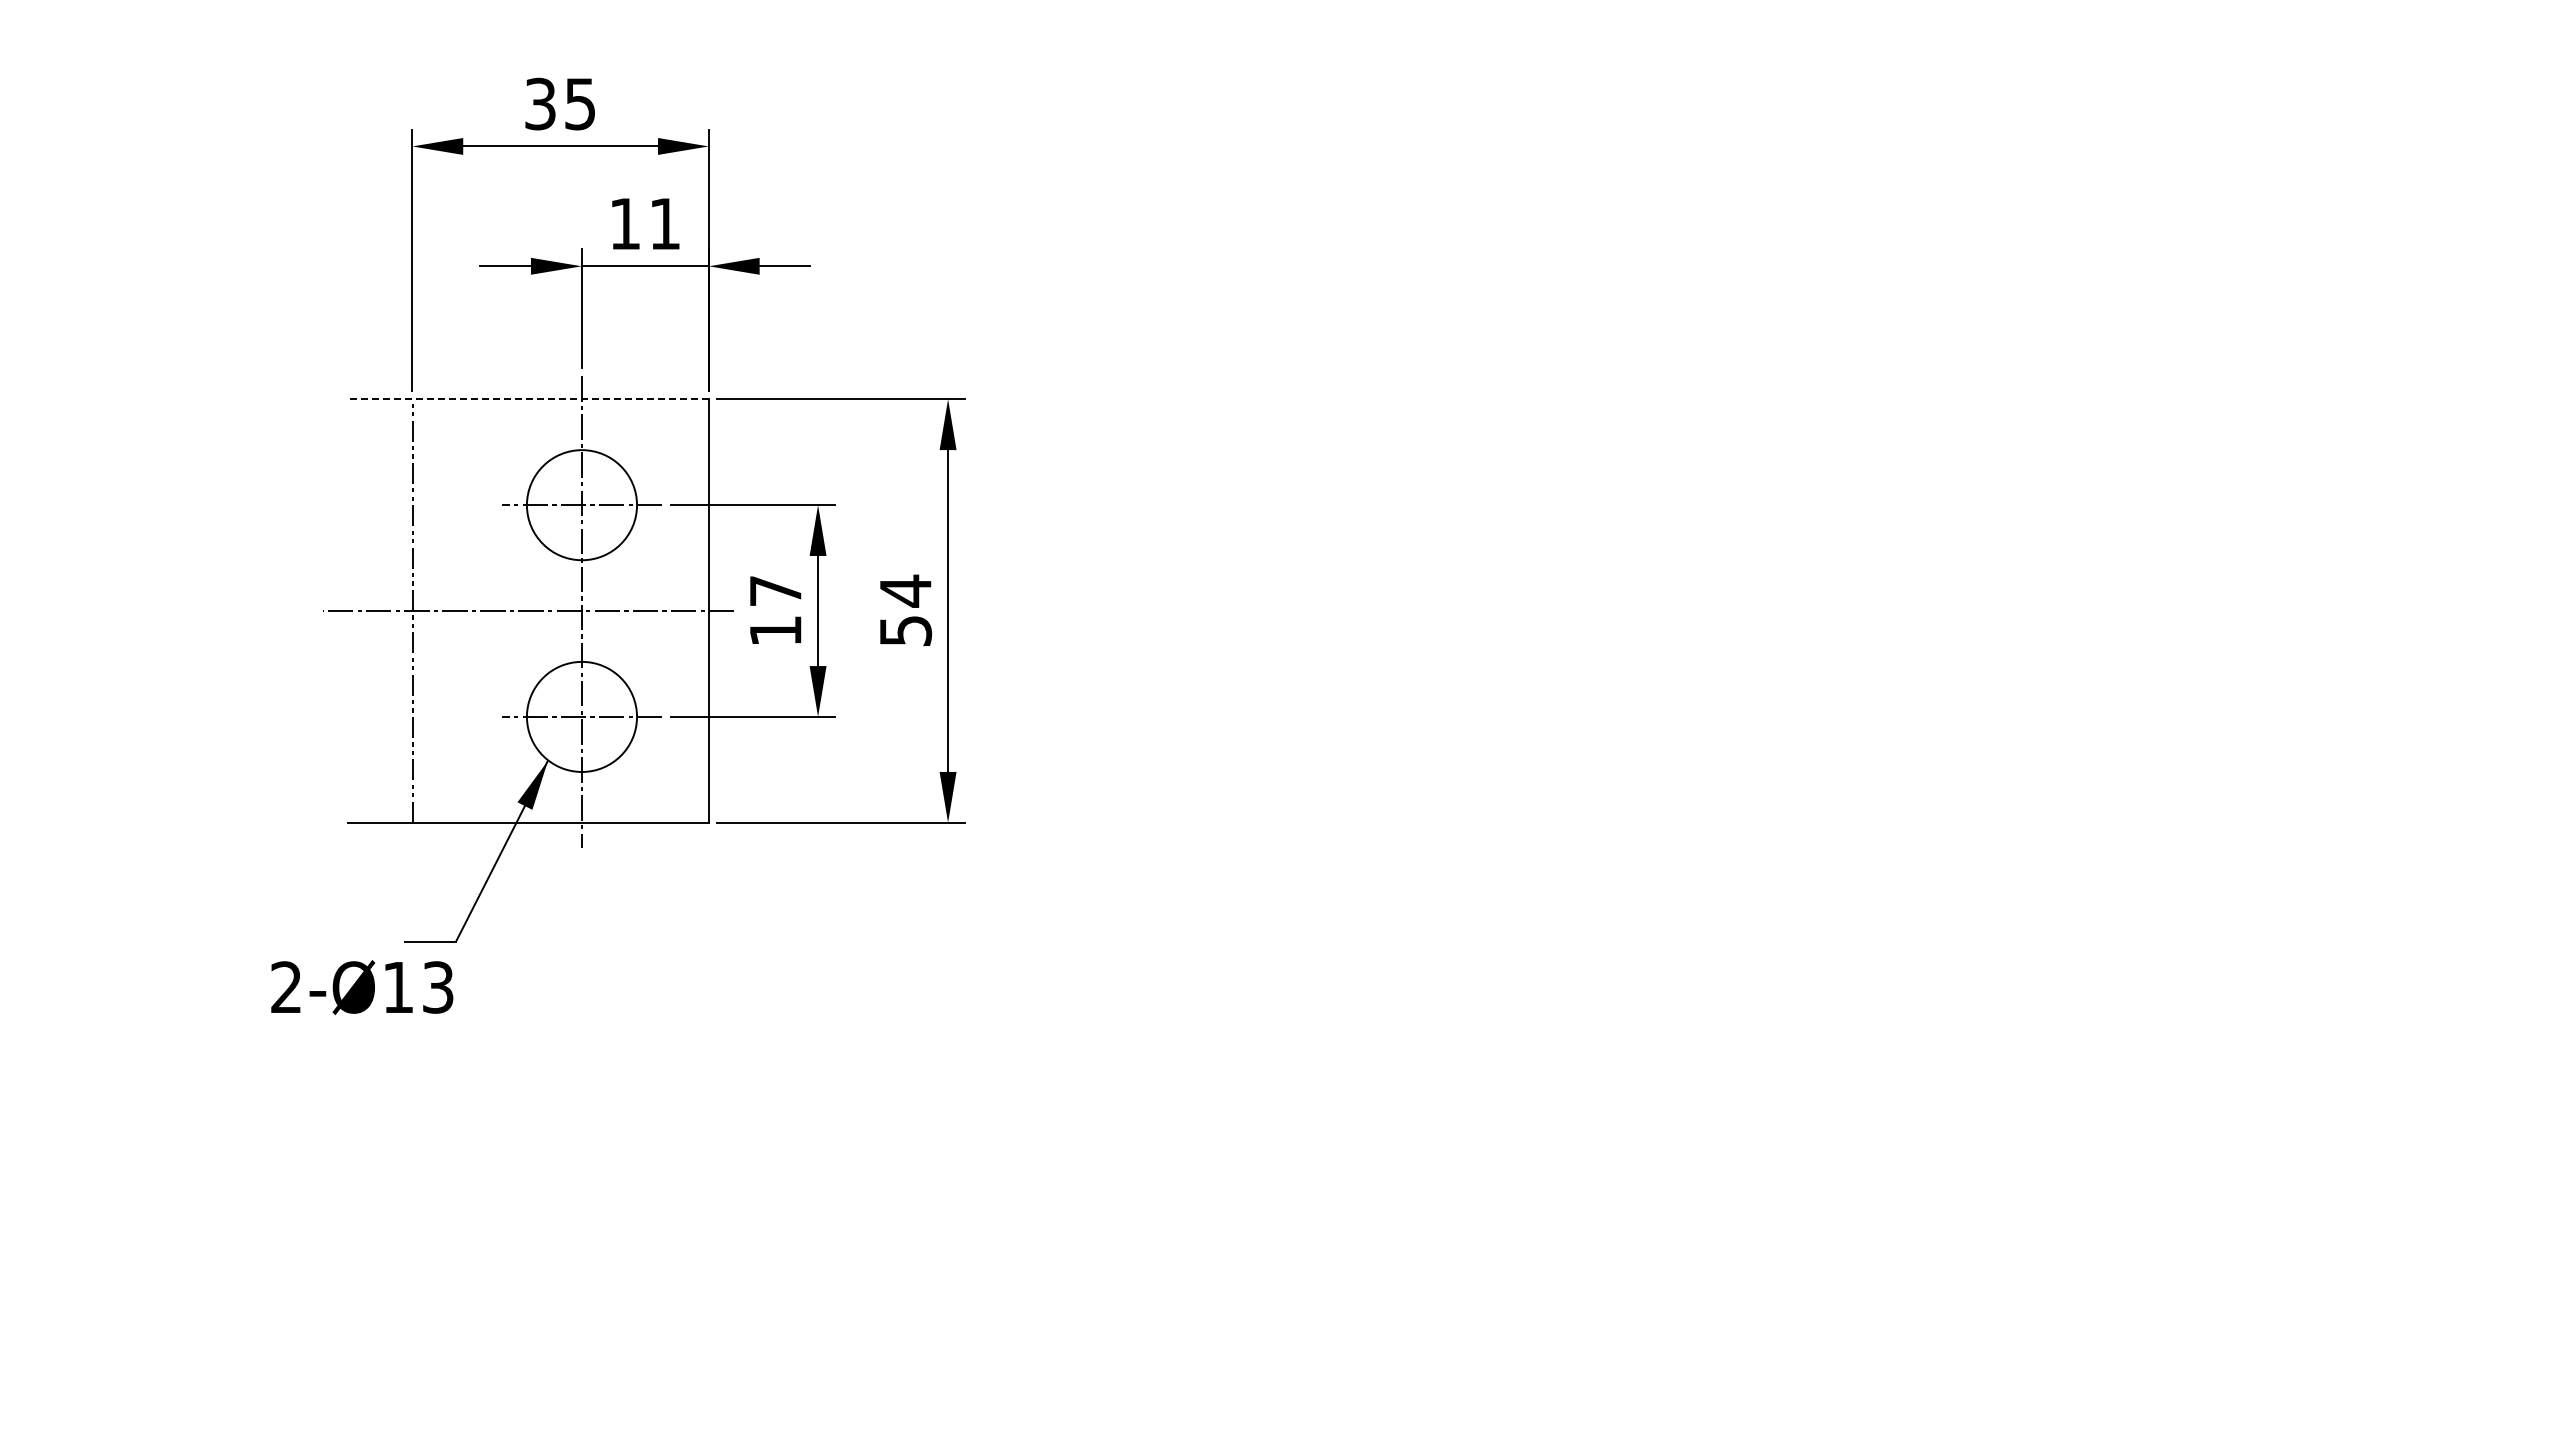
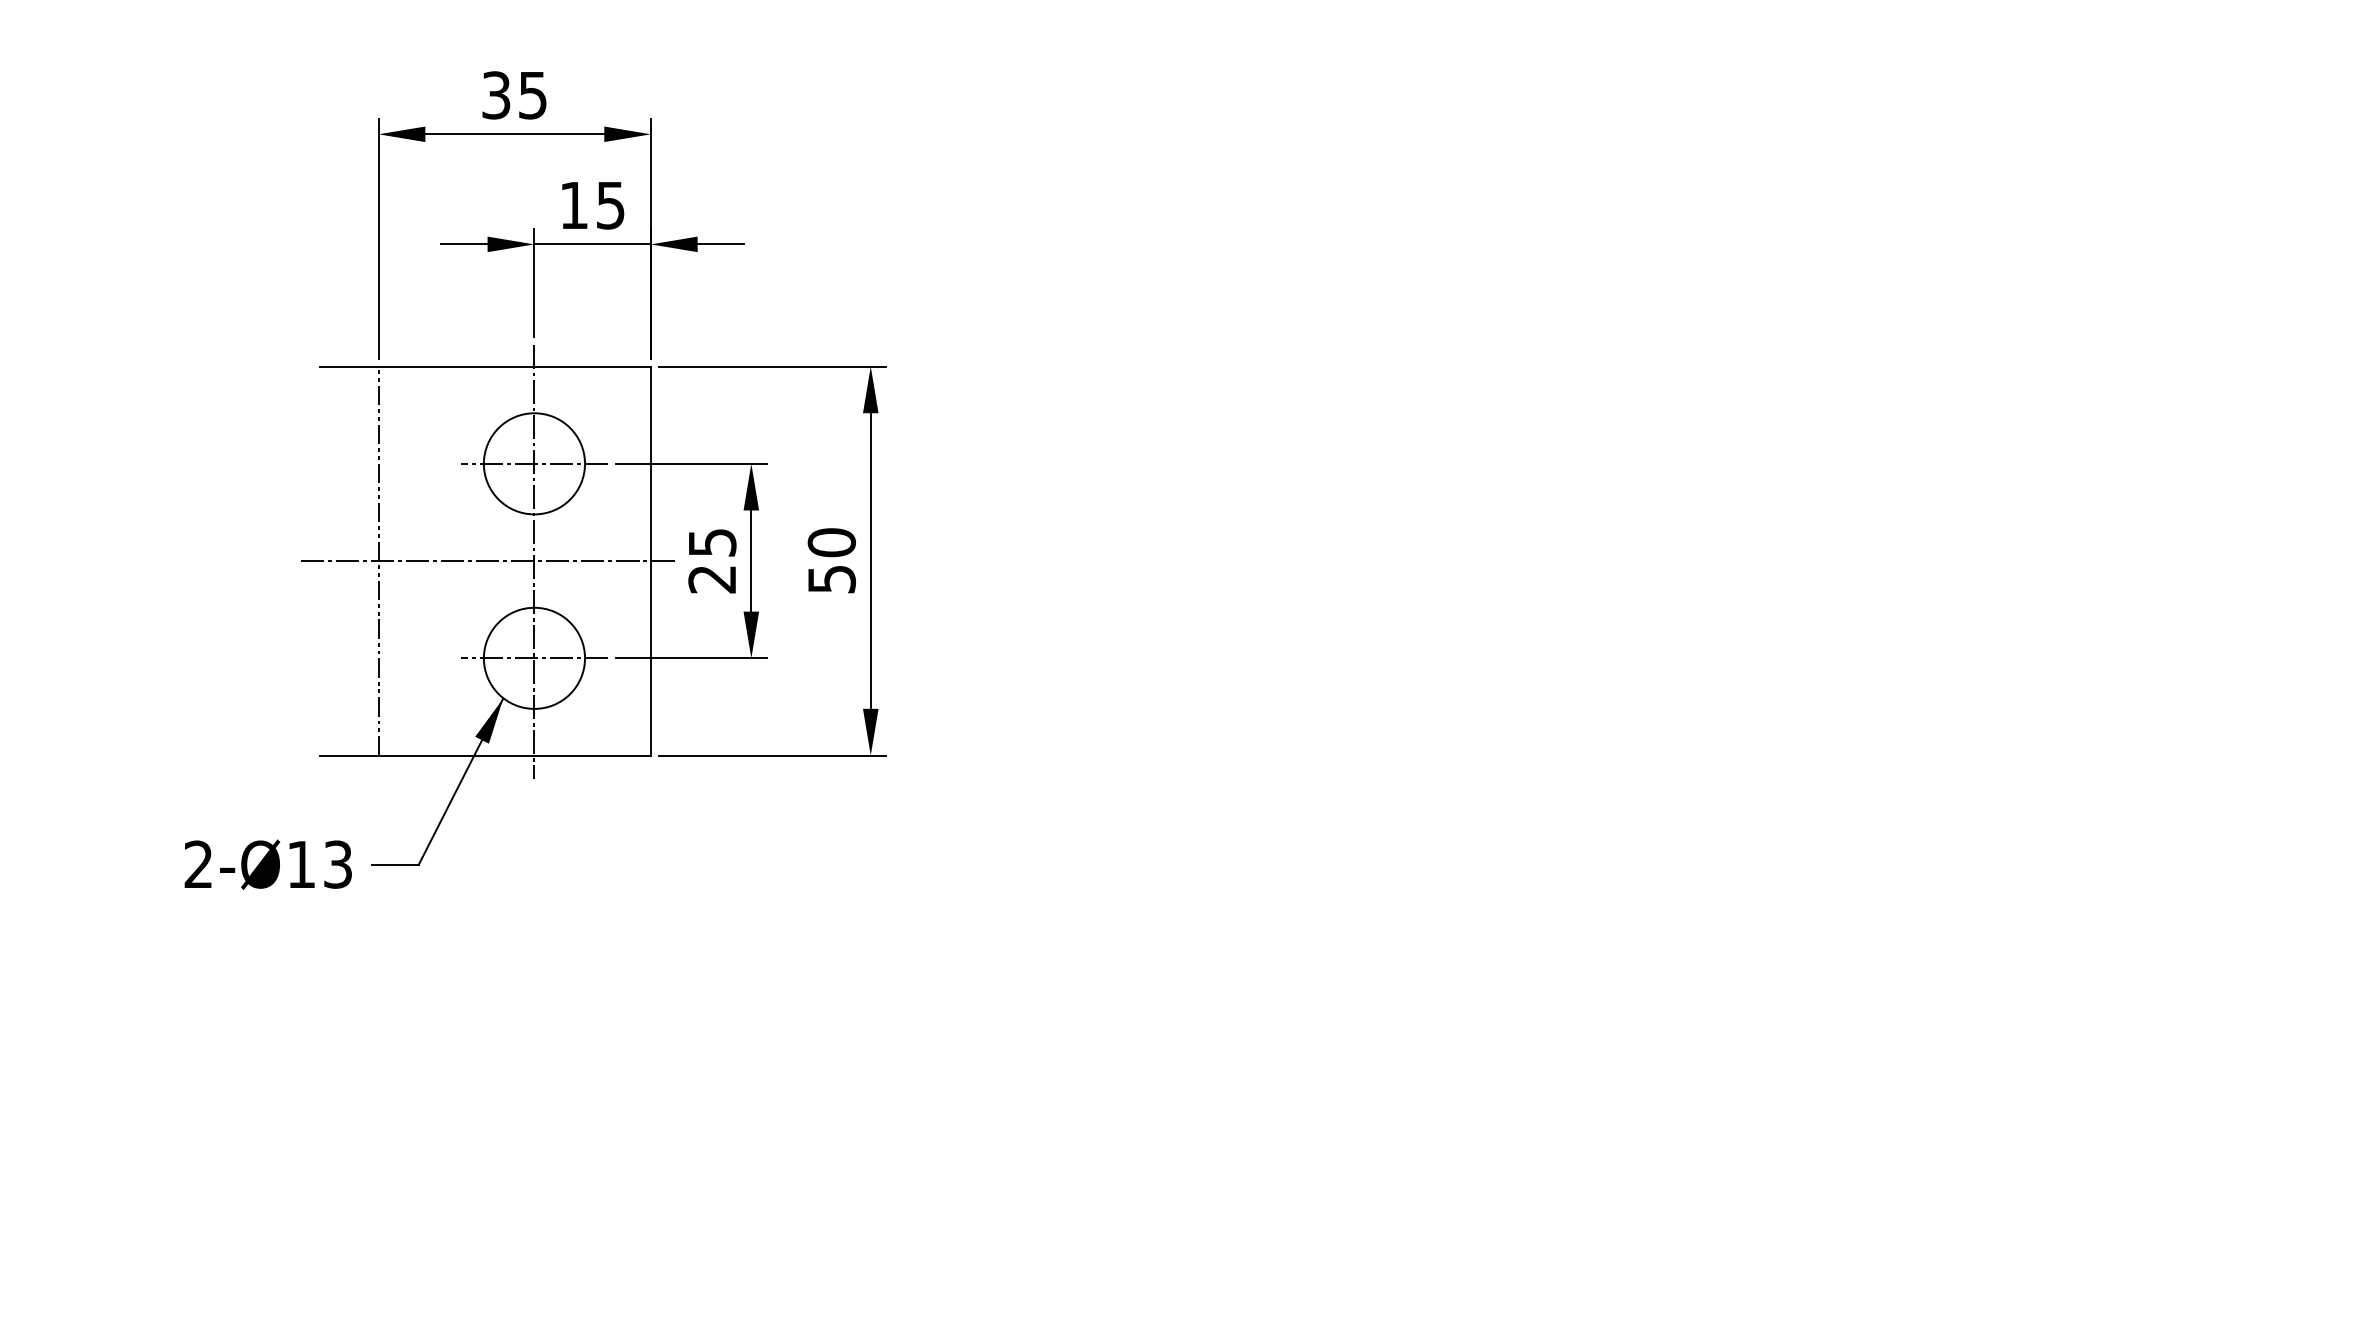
text: (664, 224) -> (610, 205), 11 -> 15
line: (528, 399) -> (485, 366), dashed -> solid
text: (905, 590) -> (831, 542), 54 -> 50
text: (775, 611) -> (712, 561), 17 -> 25
text: (362, 987) -> (268, 864), moved

